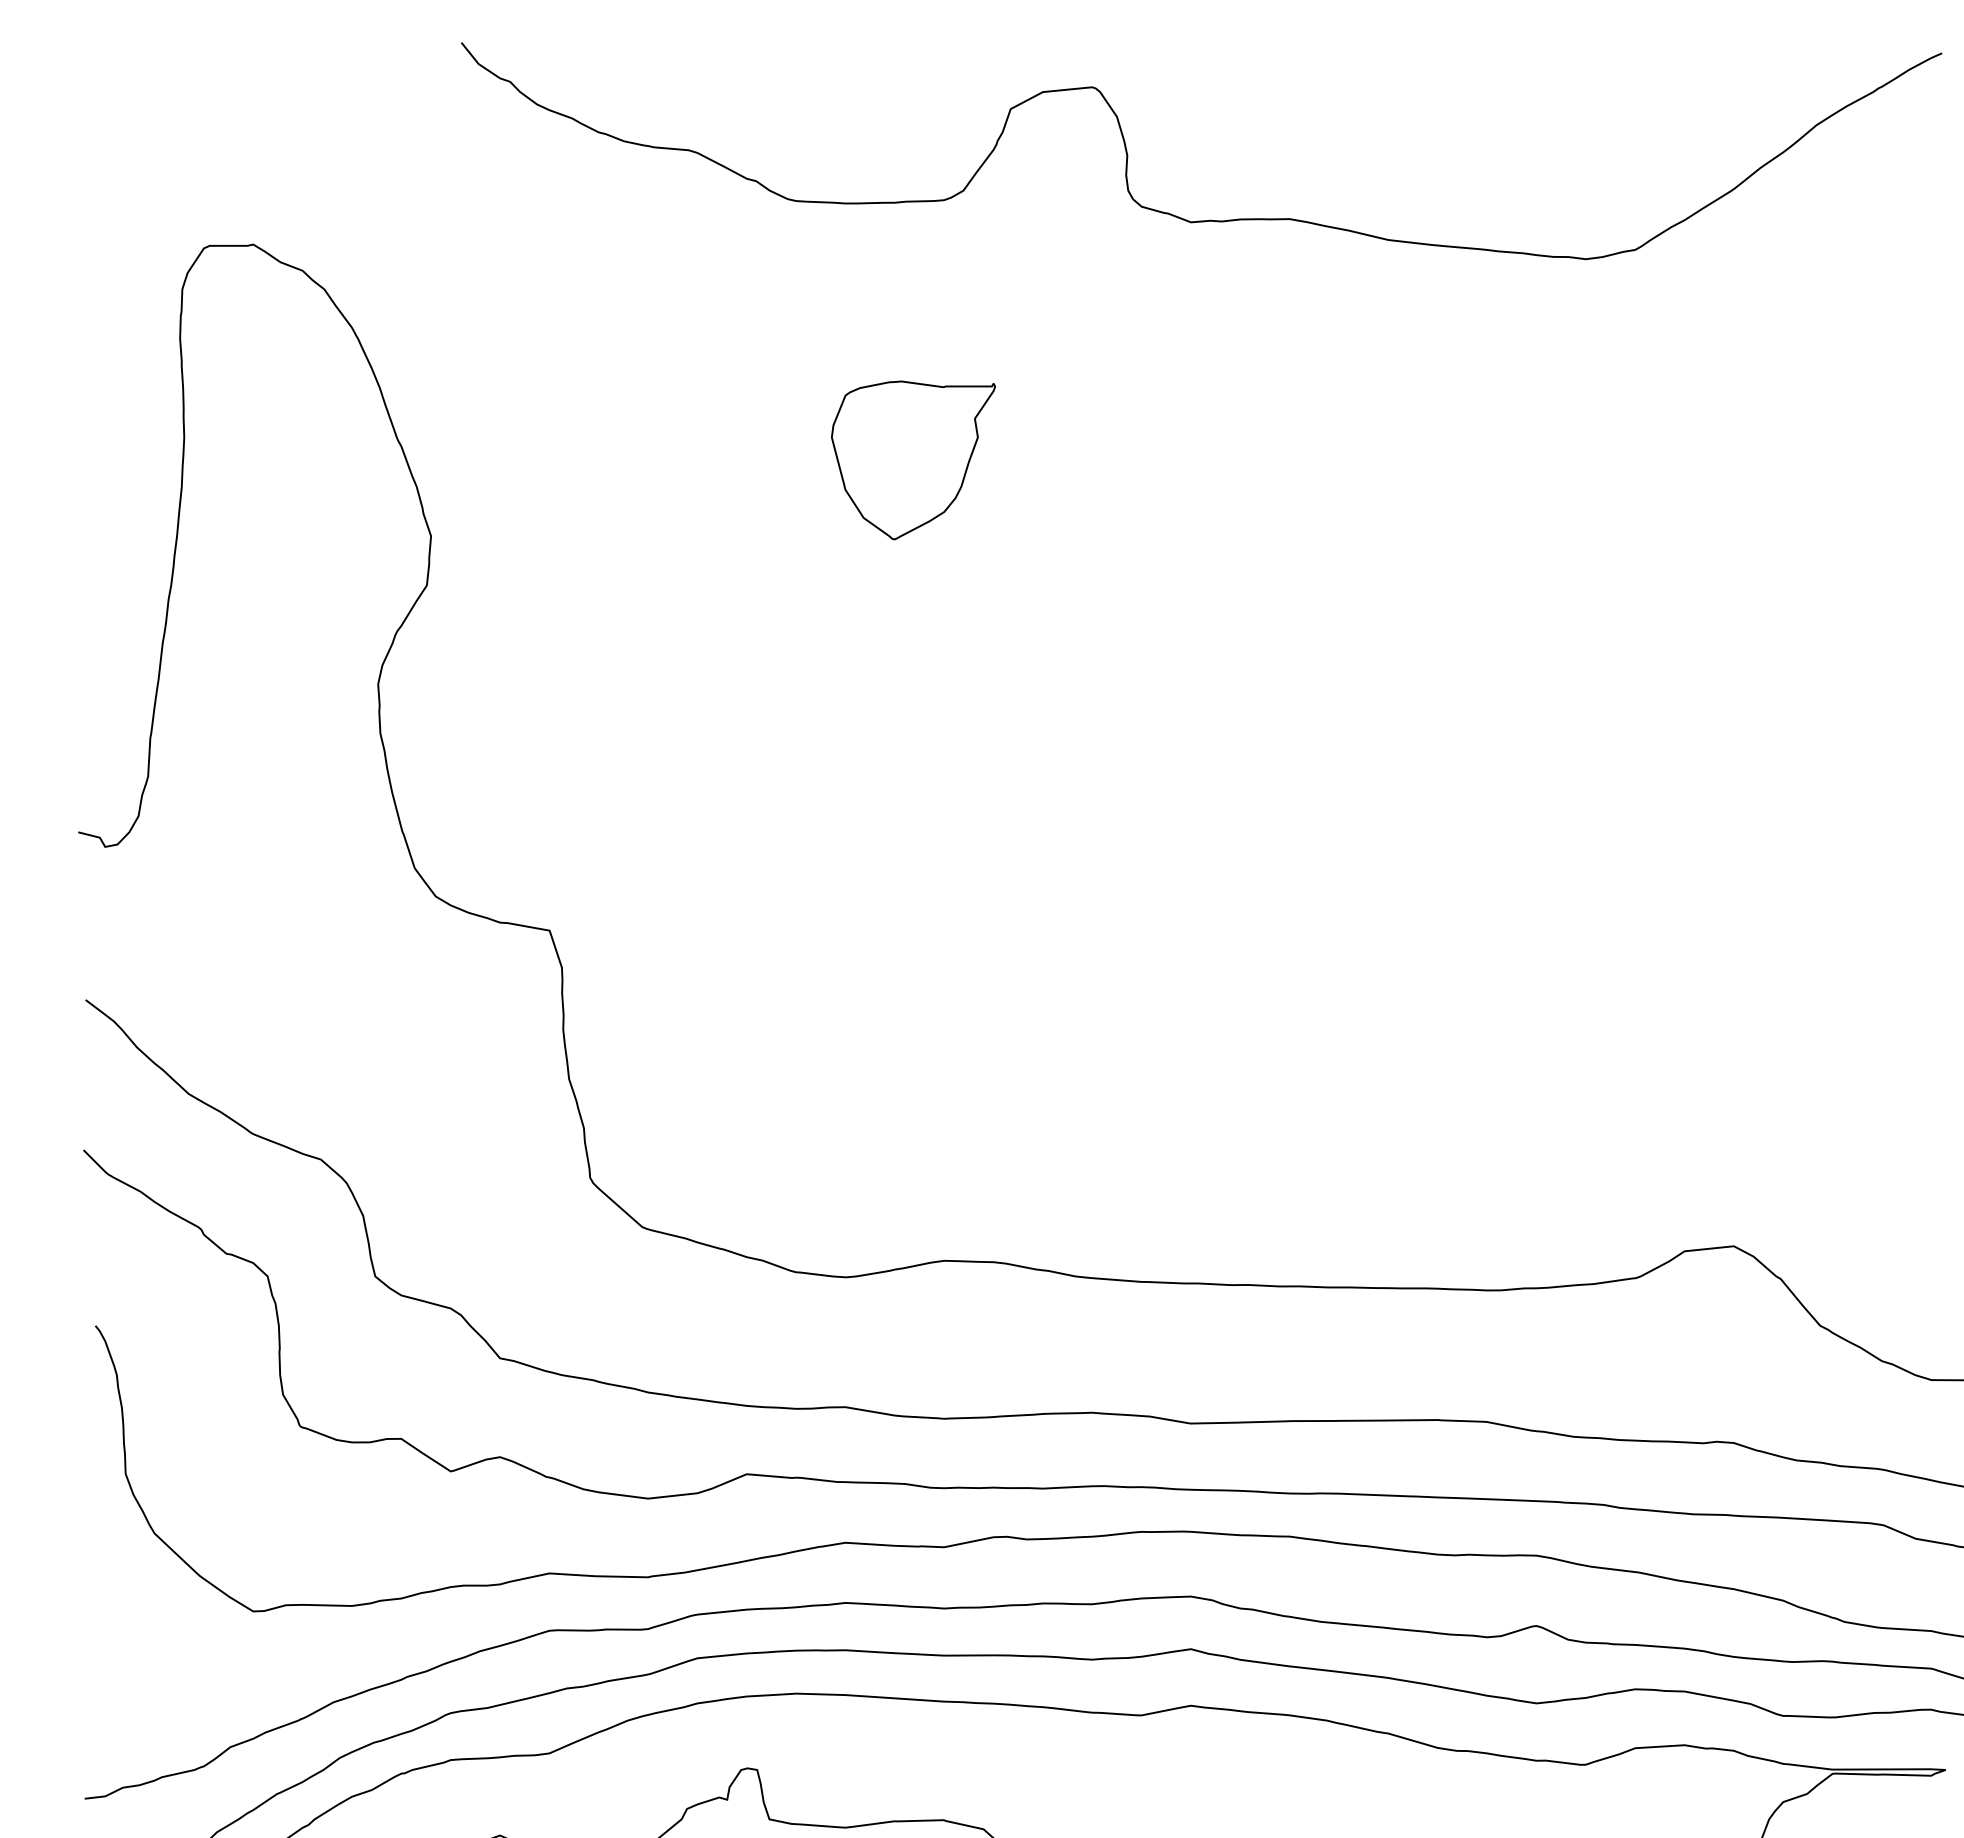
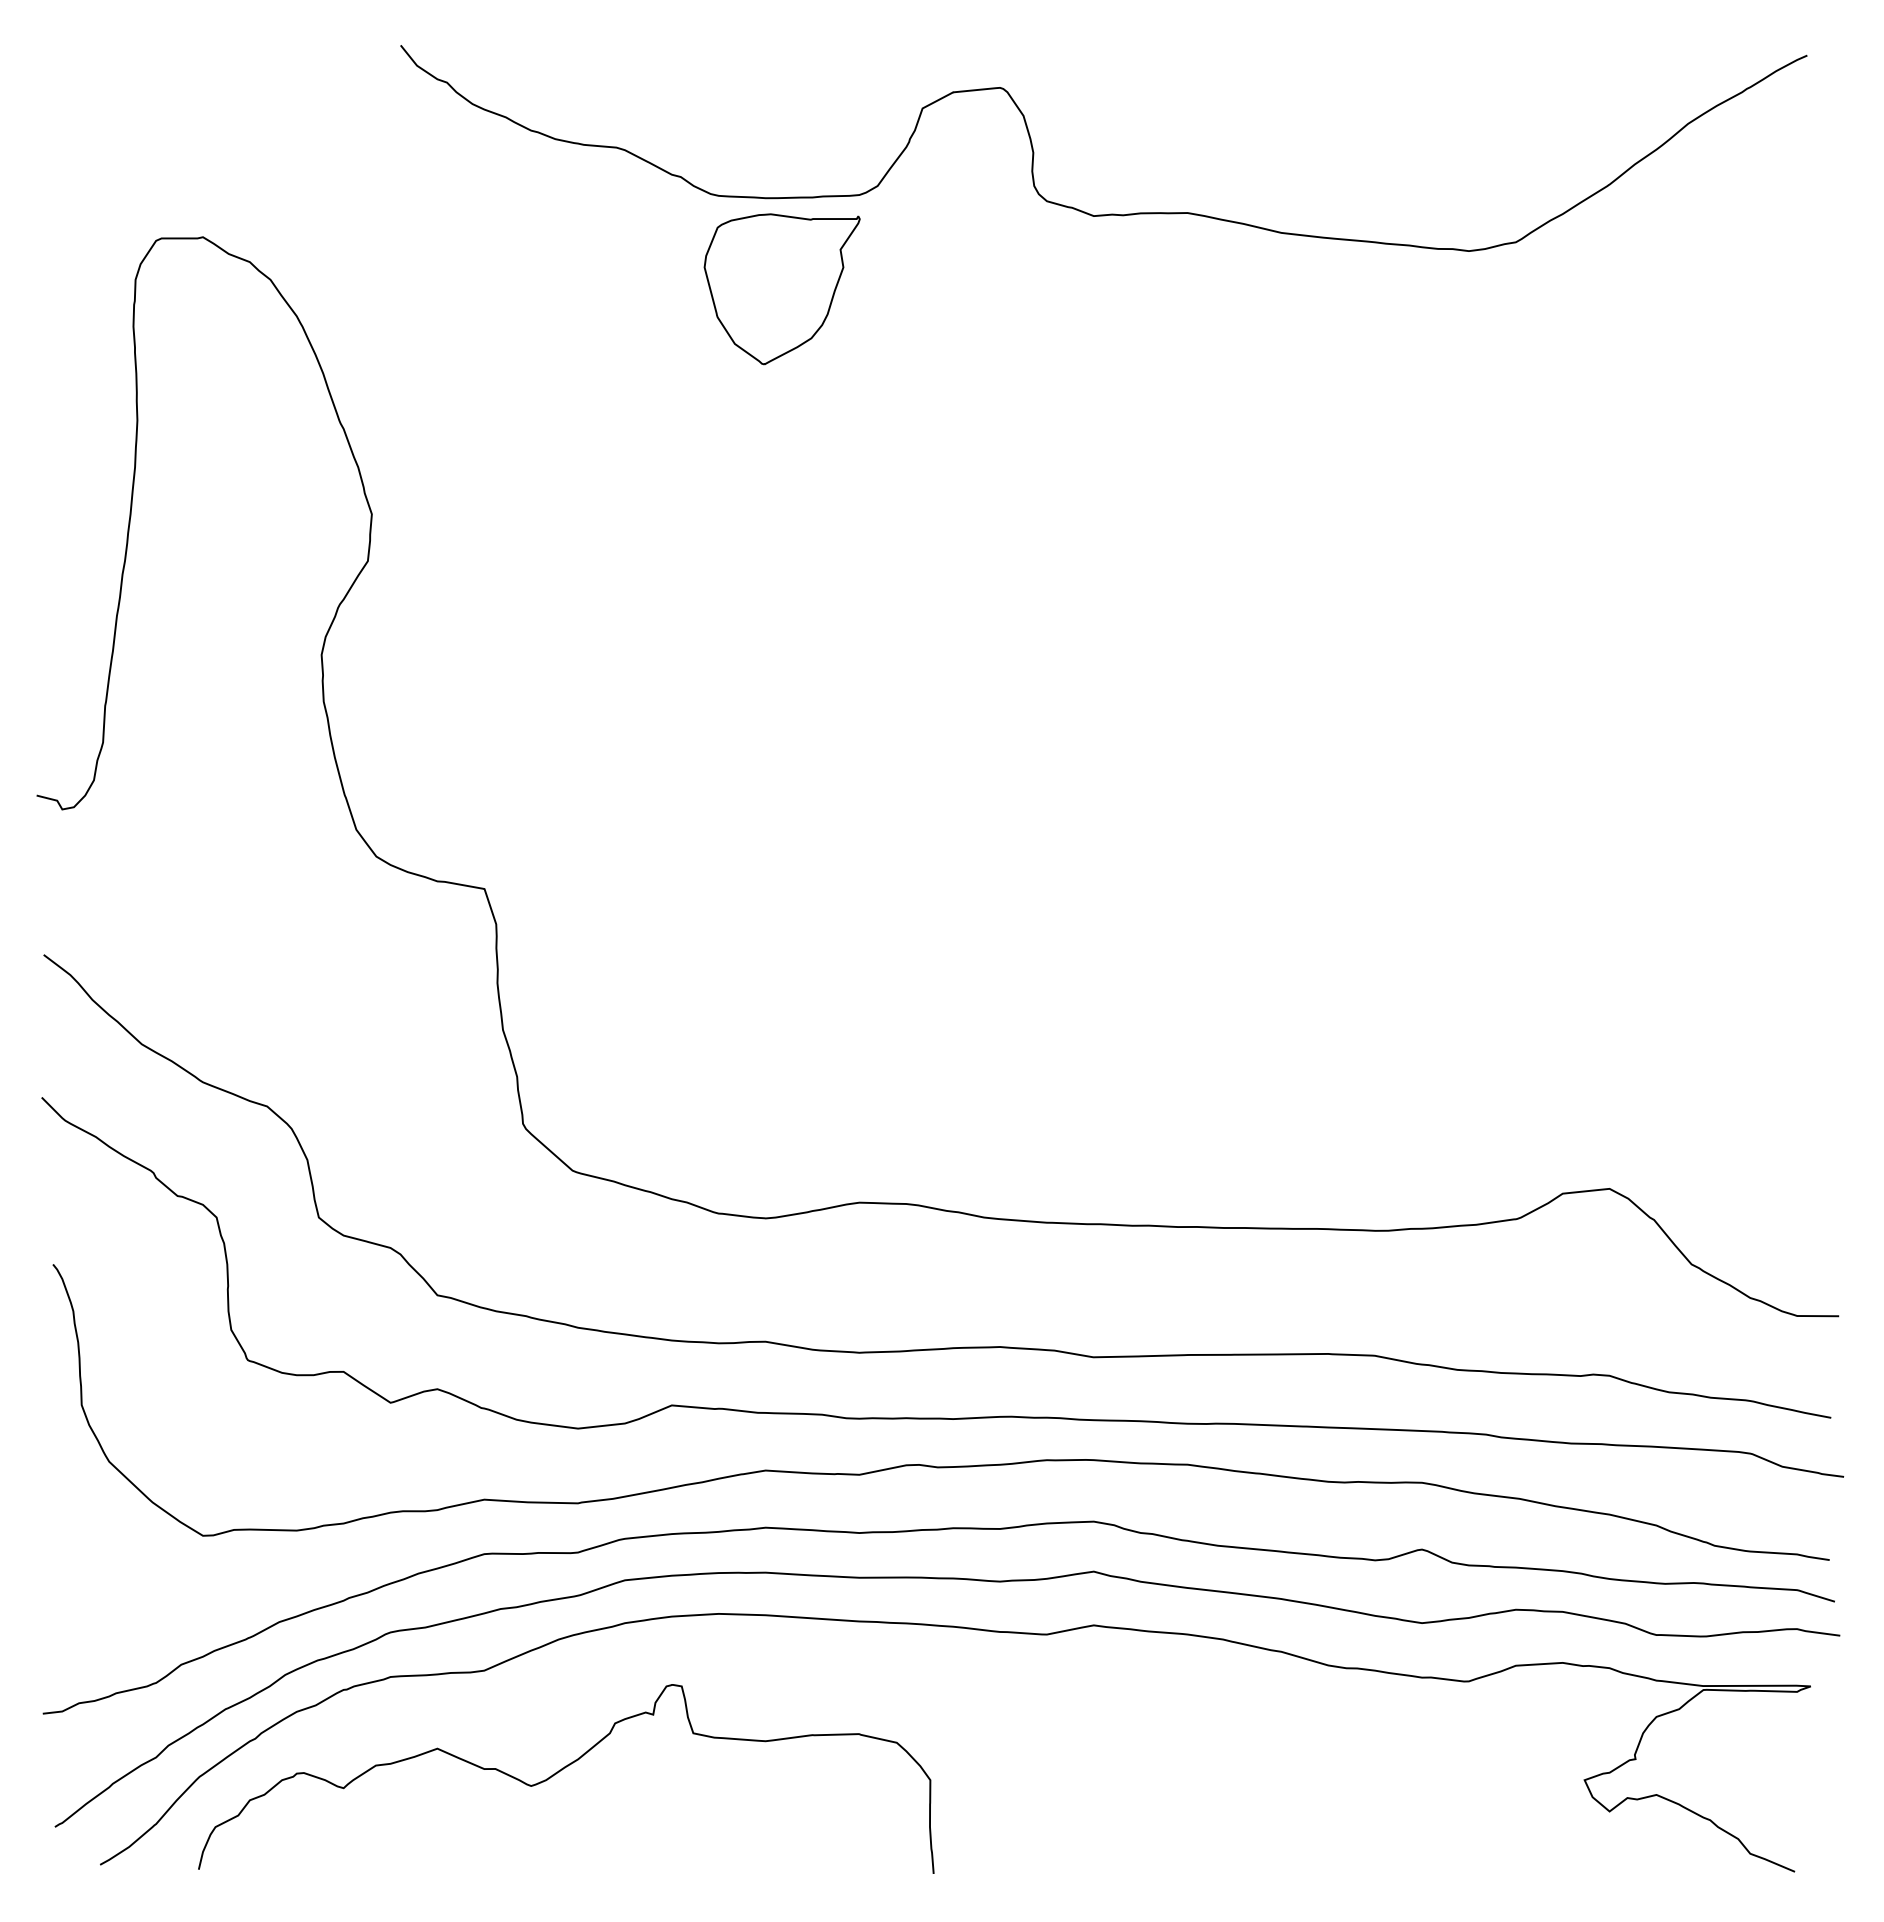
part: (912, 460) -> (781, 289), moved

